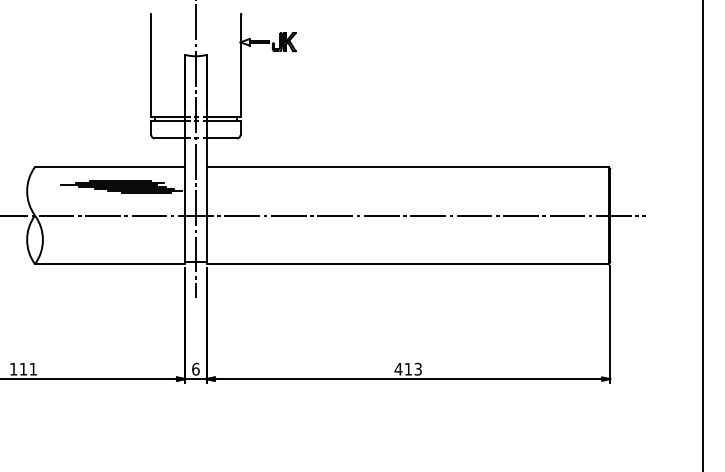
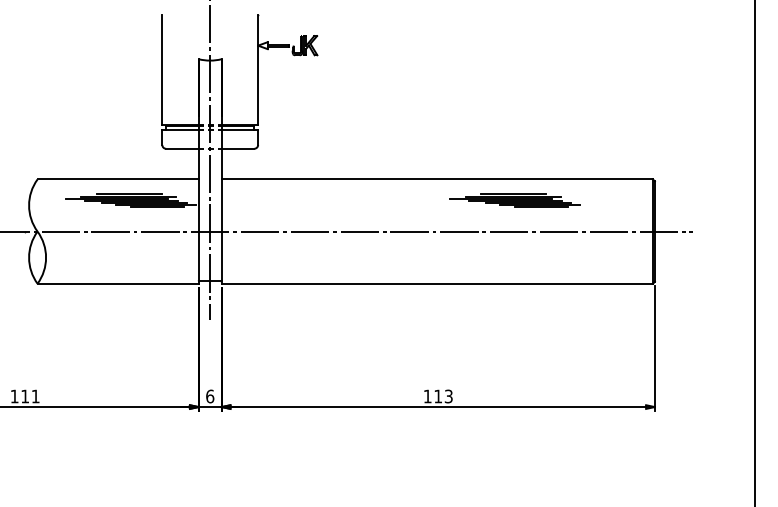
part: (479, 186) -> (514, 200), added
text: (398, 369) -> (427, 396), 413 -> 113

